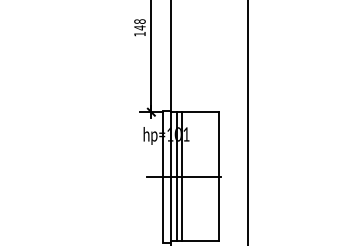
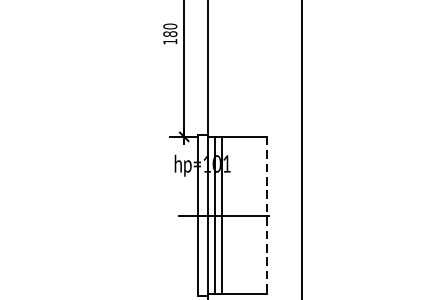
text: (139, 24) -> (169, 30), 148 -> 180
line: (219, 177) -> (267, 216), solid -> dashed

